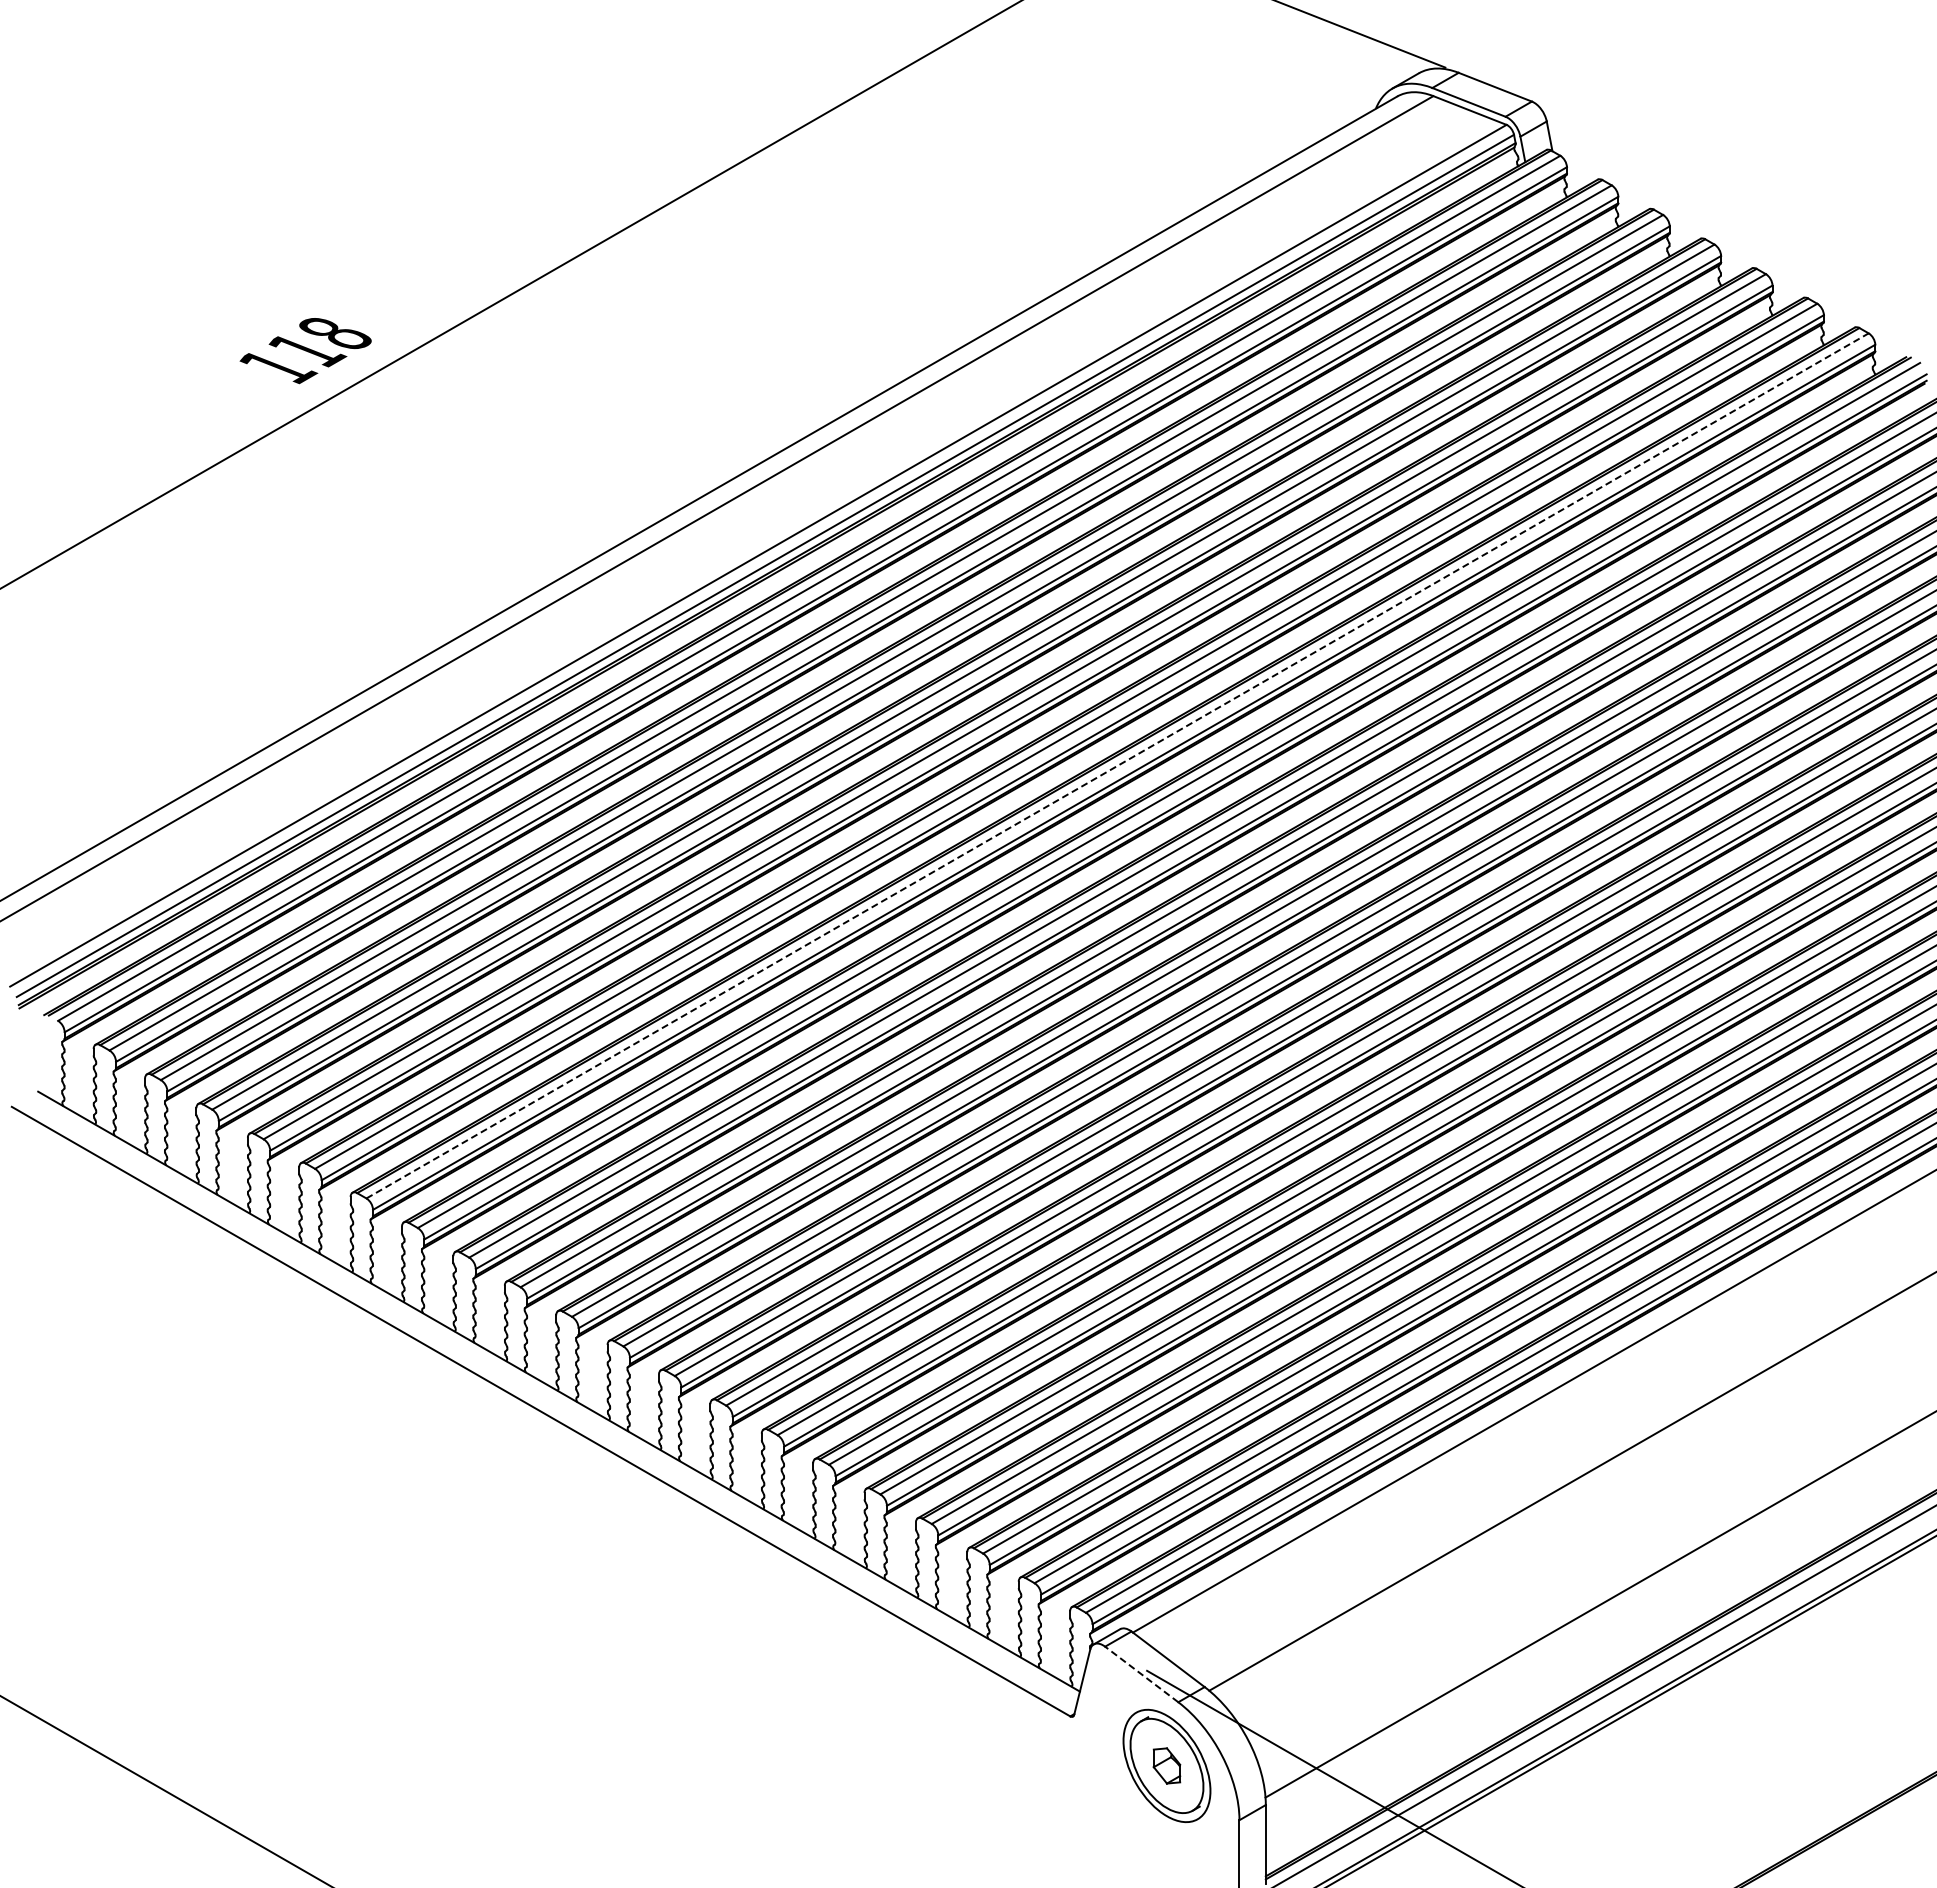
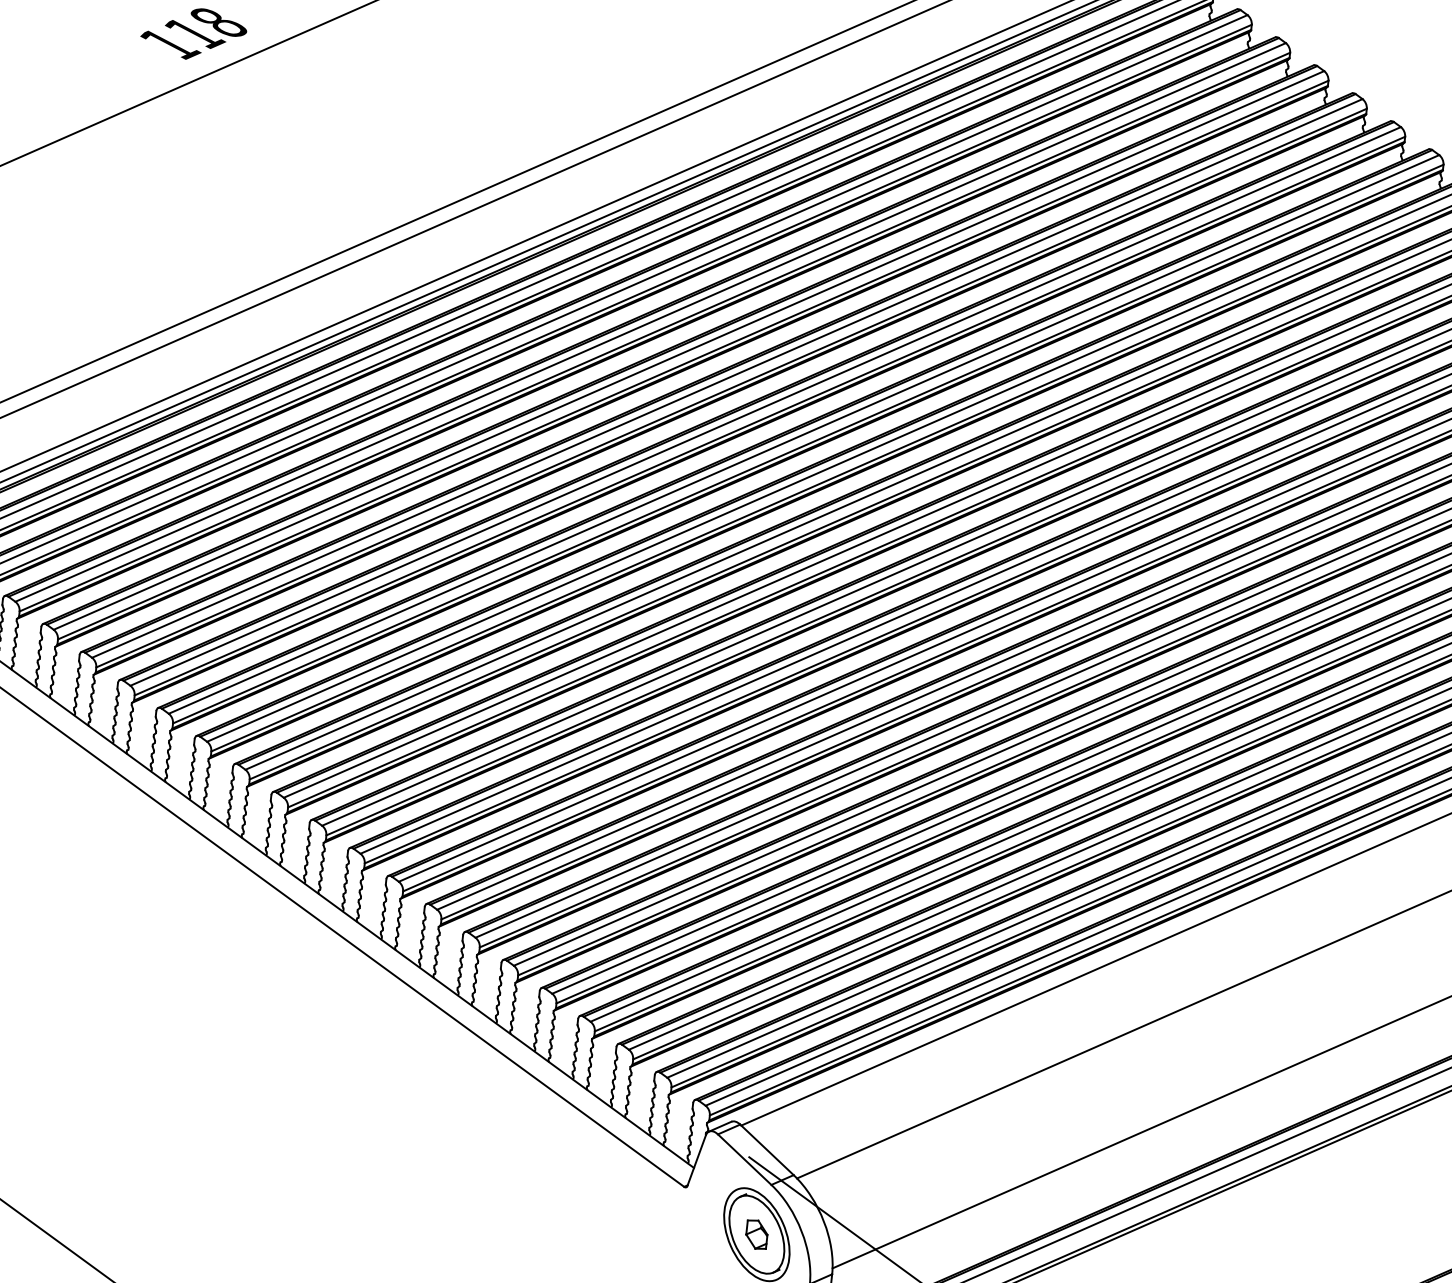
line: (1117, 765) -> (803, 434), dashed -> solid
line: (1141, 1674) -> (744, 1159), dashed -> solid

